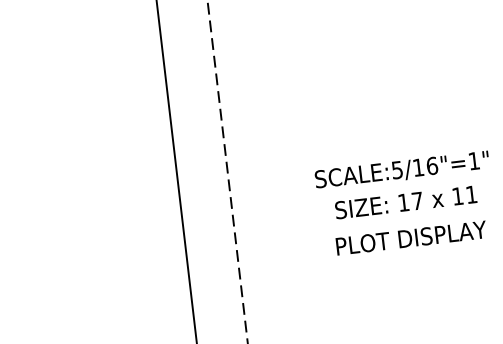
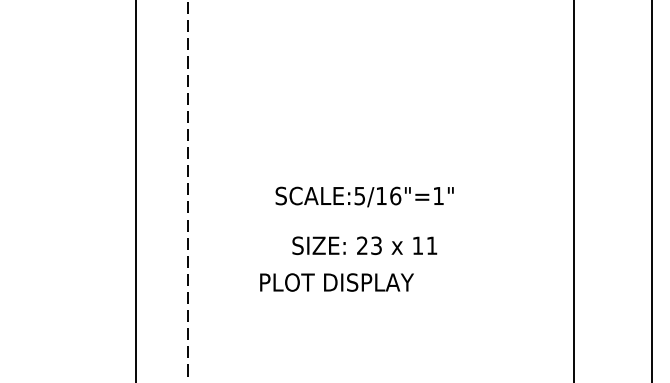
text: (401, 170) -> (364, 196), moved
text: (410, 201) -> (369, 245), 17 -> 23
text: (410, 238) -> (336, 282), moved

